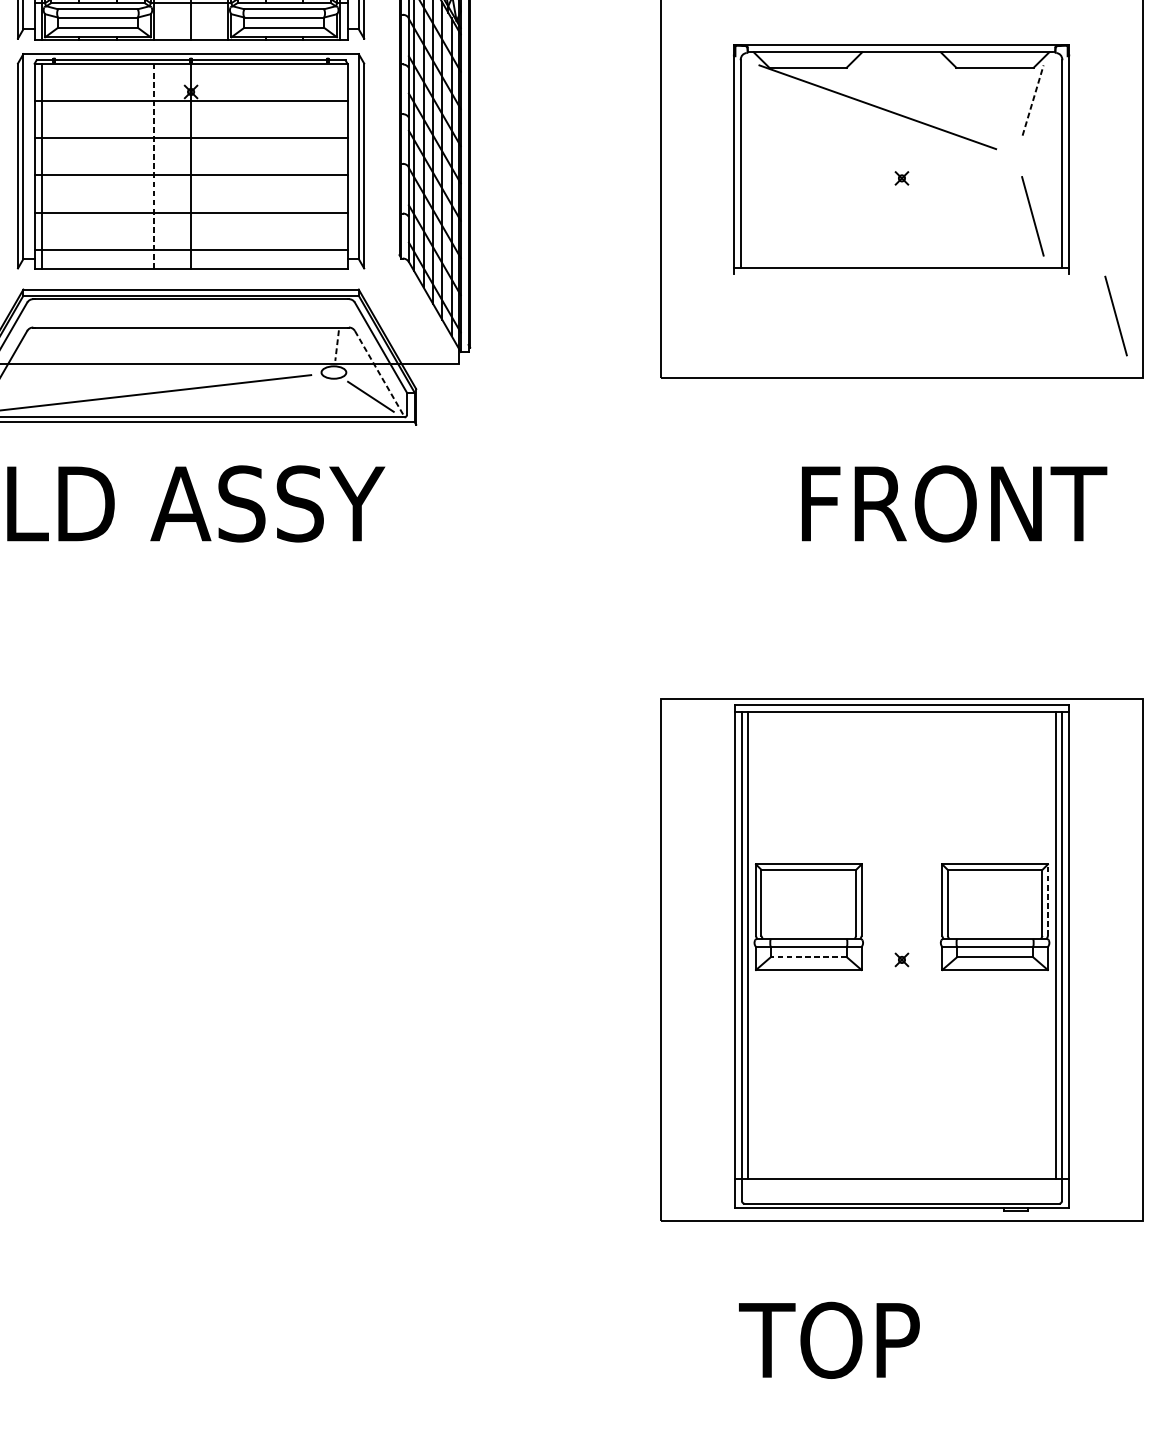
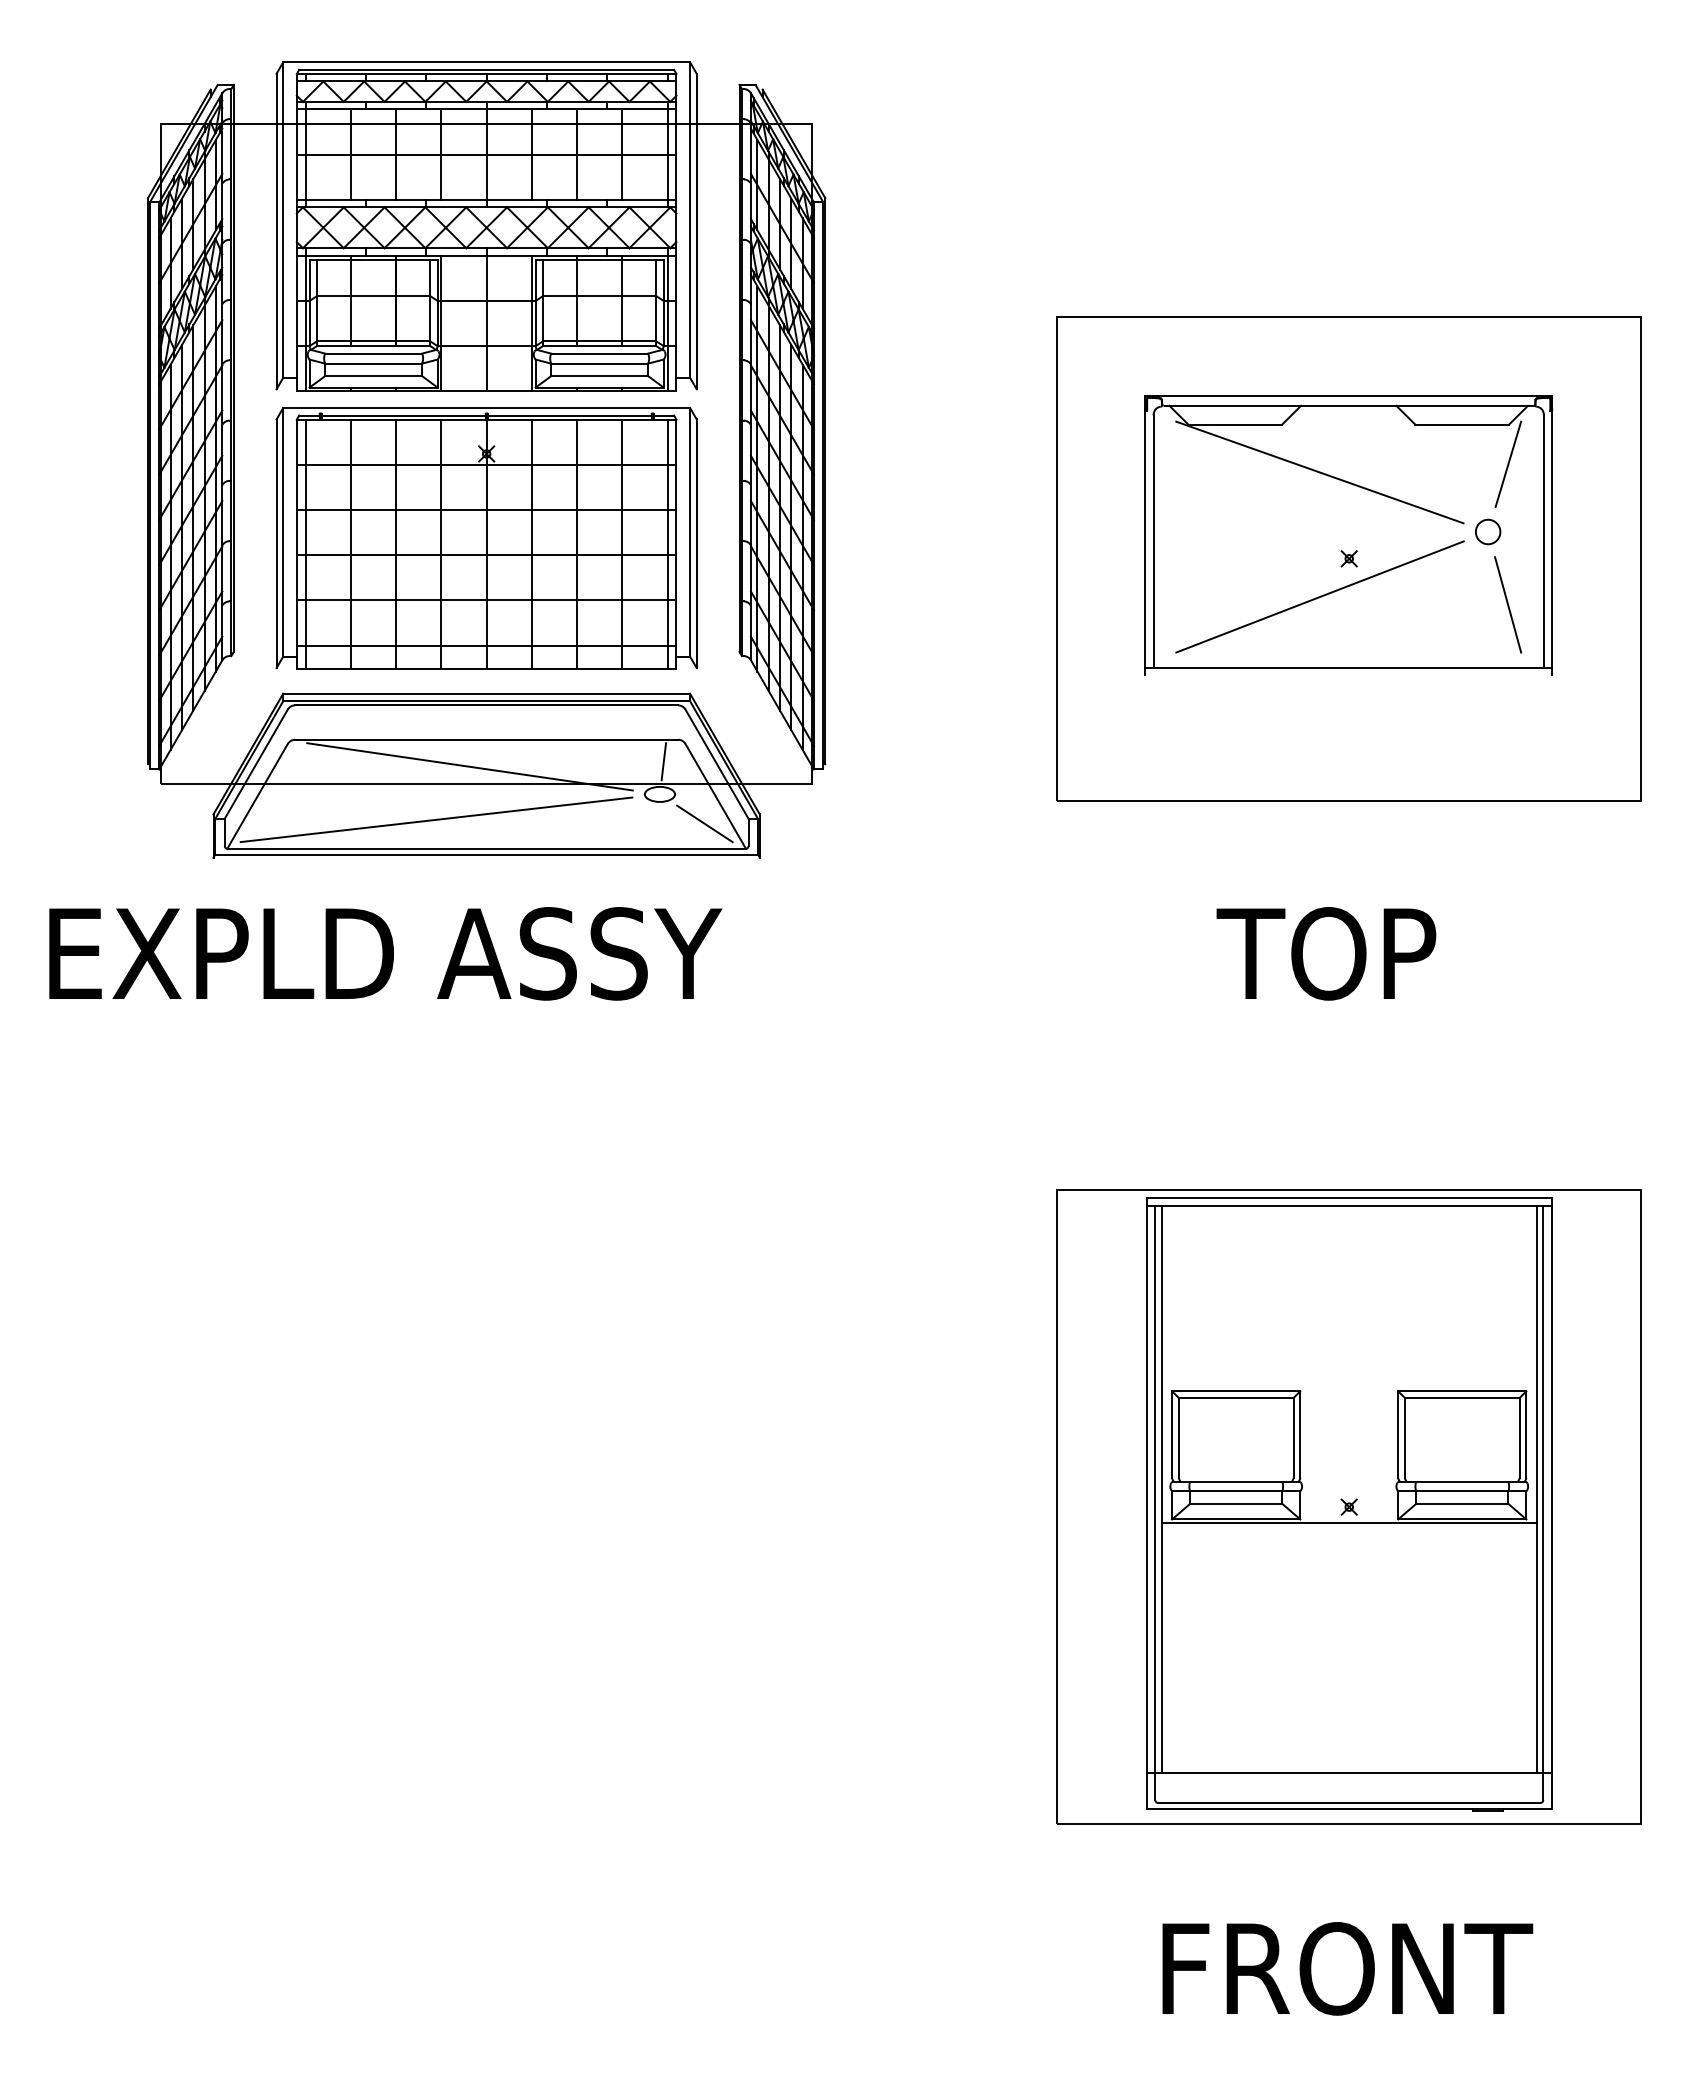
line: (1033, 99) -> (1508, 463), dashed -> solid
circle: (1016, 155) -> (1488, 531), added
line: (79, 166) -> (351, 544), added
line: (116, 166) -> (396, 544), added
line: (153, 166) -> (441, 544), dashed -> solid
line: (228, 166) -> (531, 544), added
line: (265, 166) -> (577, 544), added
line: (303, 166) -> (622, 544), added
line: (340, 166) -> (667, 544), added
line: (877, 209) -> (1319, 596), added
line: (1116, 315) -> (1609, 725), removed
line: (336, 345) -> (663, 761), dashed -> solid
line: (176, 349) -> (469, 766), added
line: (379, 374) -> (715, 796), dashed -> solid
text: (949, 503) -> (1407, 953), FRONT -> TOP
line: (1048, 900) -> (1526, 1434), dashed -> solid
line: (808, 956) -> (1235, 1503), dashed -> solid
line: (901, 973) -> (1348, 1523), added
text: (896, 1340) -> (1342, 1968), TOP -> FRONT

